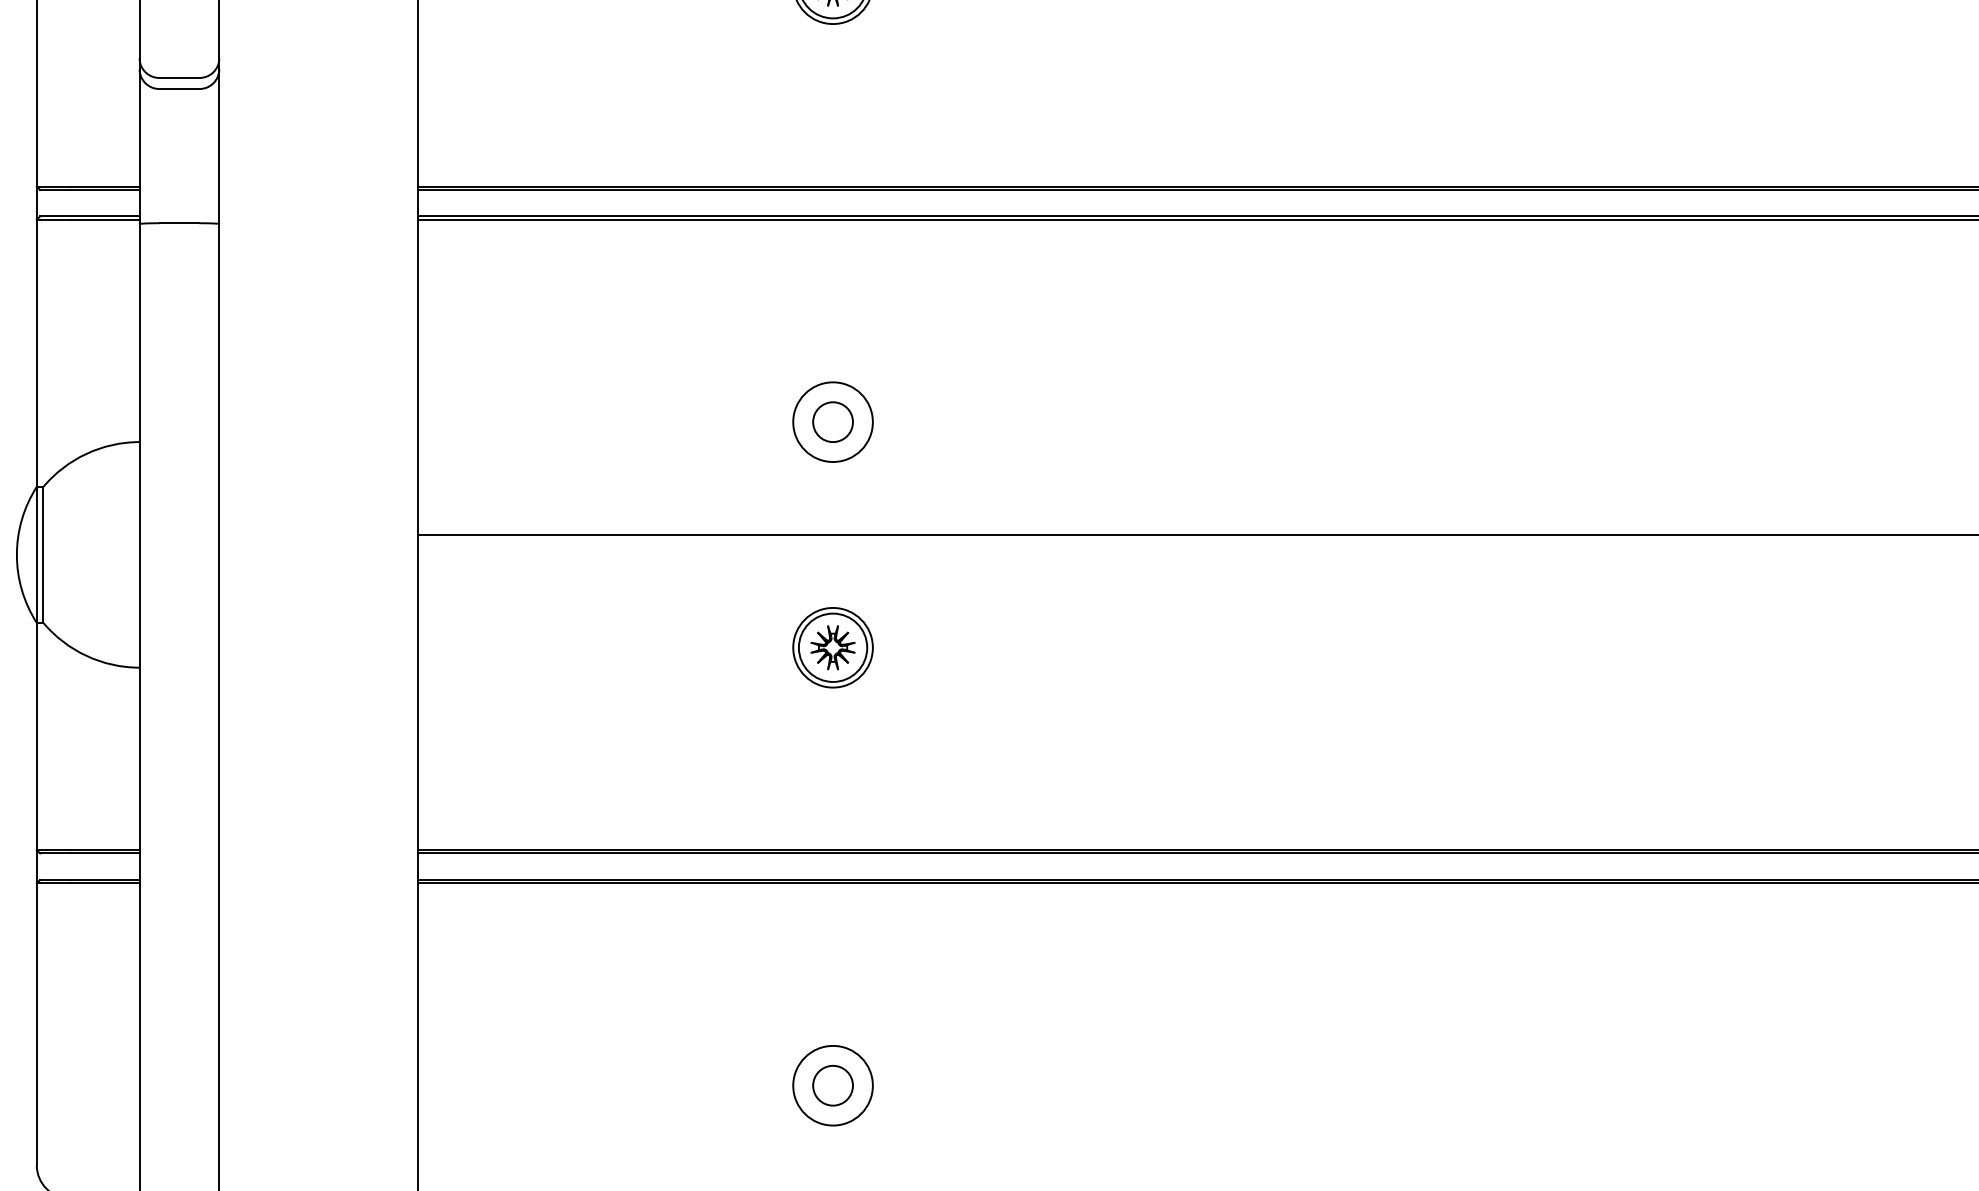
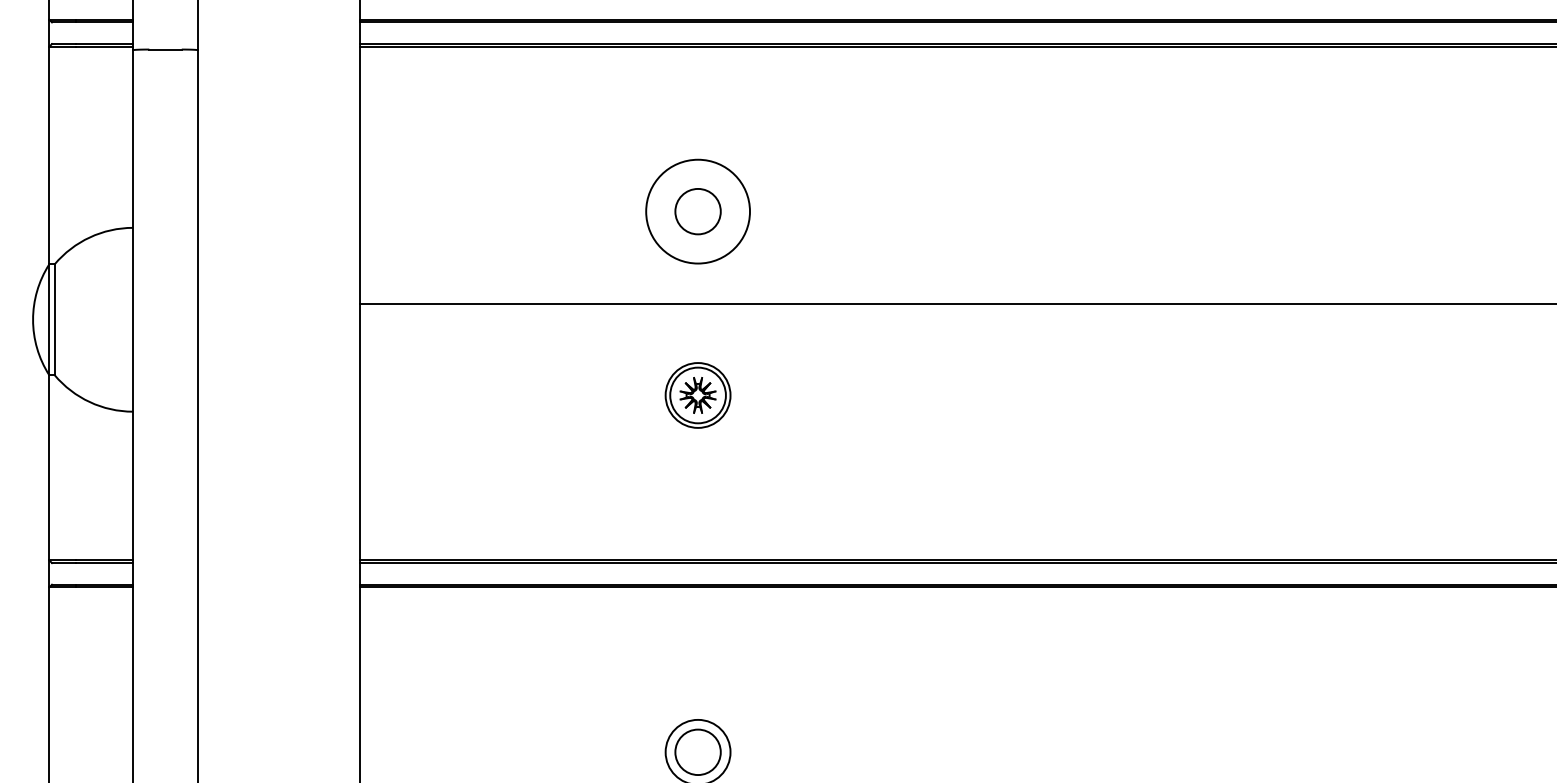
circle: (832, 421) -> (697, 211), size x1.6
circle: (832, 422) -> (697, 211), size x1.4
circle: (832, 1085) -> (697, 752), size x1.4

